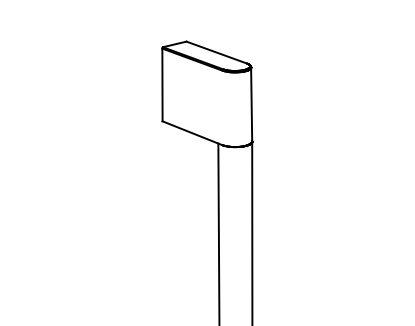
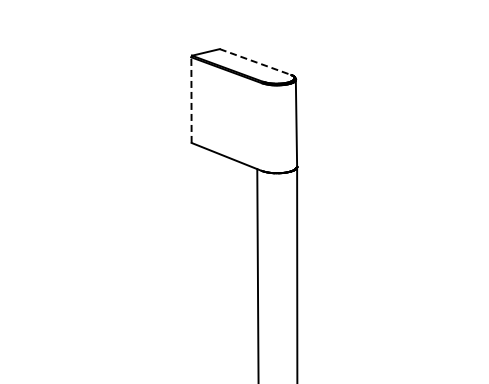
line: (216, 52) -> (255, 62), solid -> dashed
line: (162, 85) -> (191, 100), solid -> dashed

